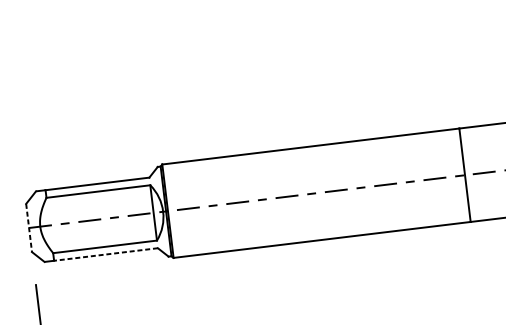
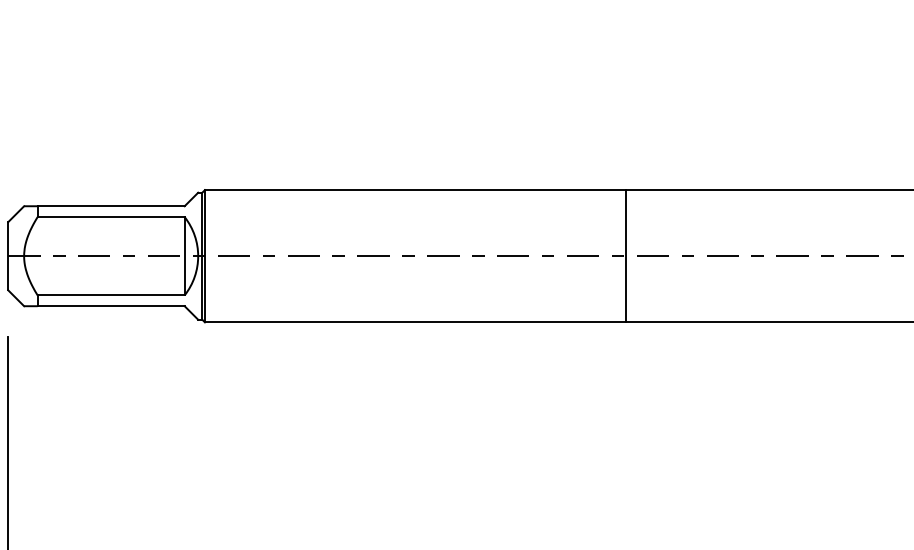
line: (29, 228) -> (8, 256), dashed -> solid
line: (106, 254) -> (111, 306), dashed -> solid

